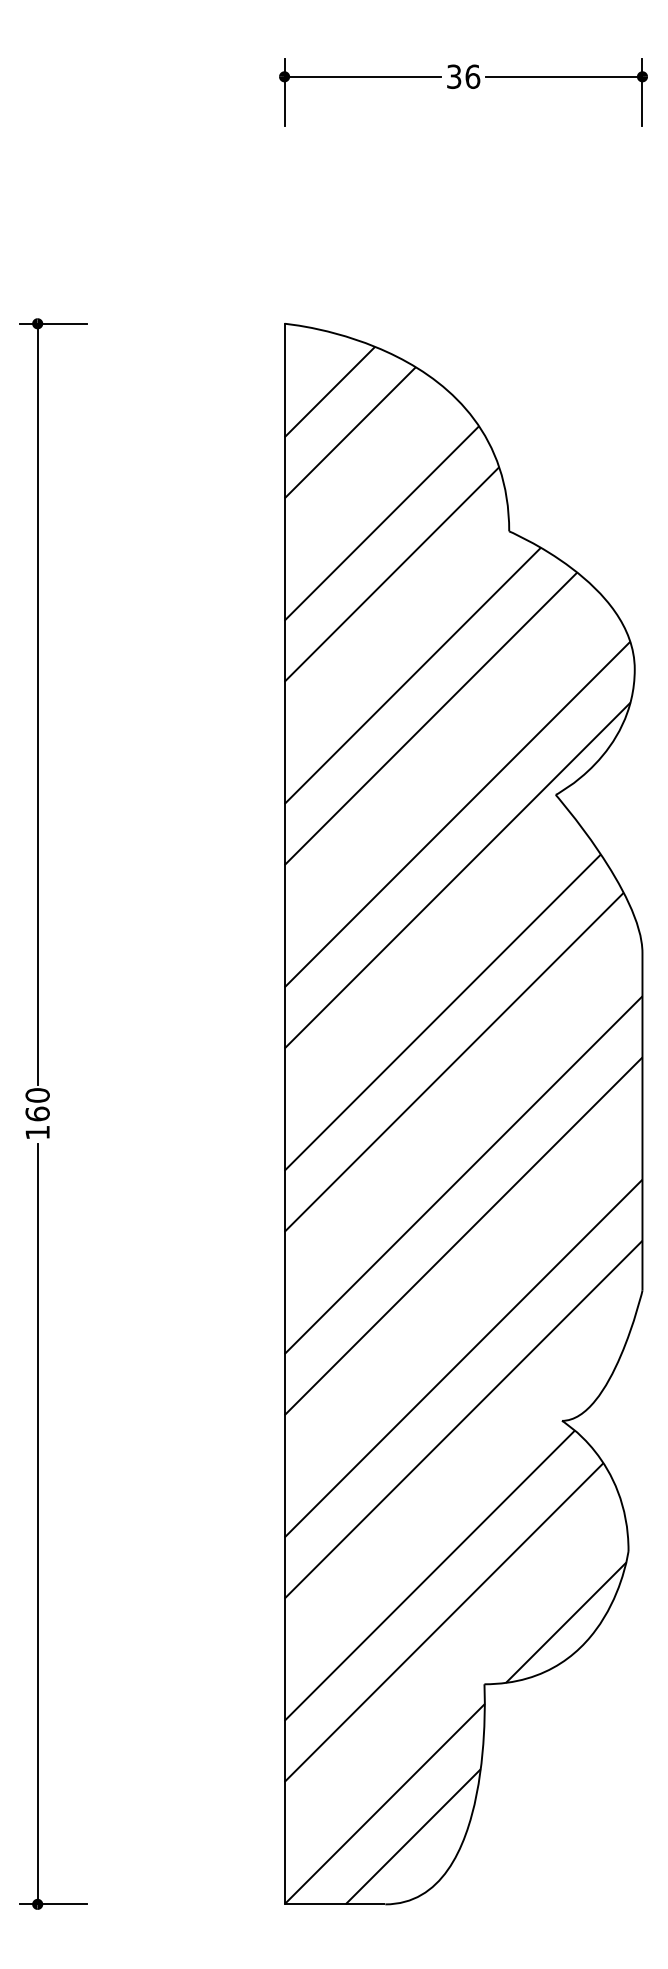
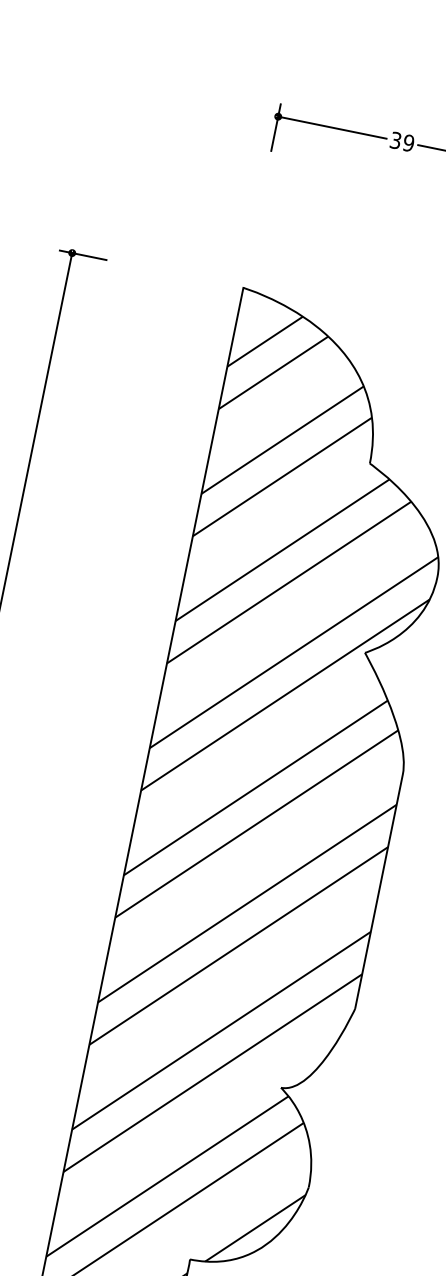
text: (472, 76) -> (408, 142), 36 -> 39

